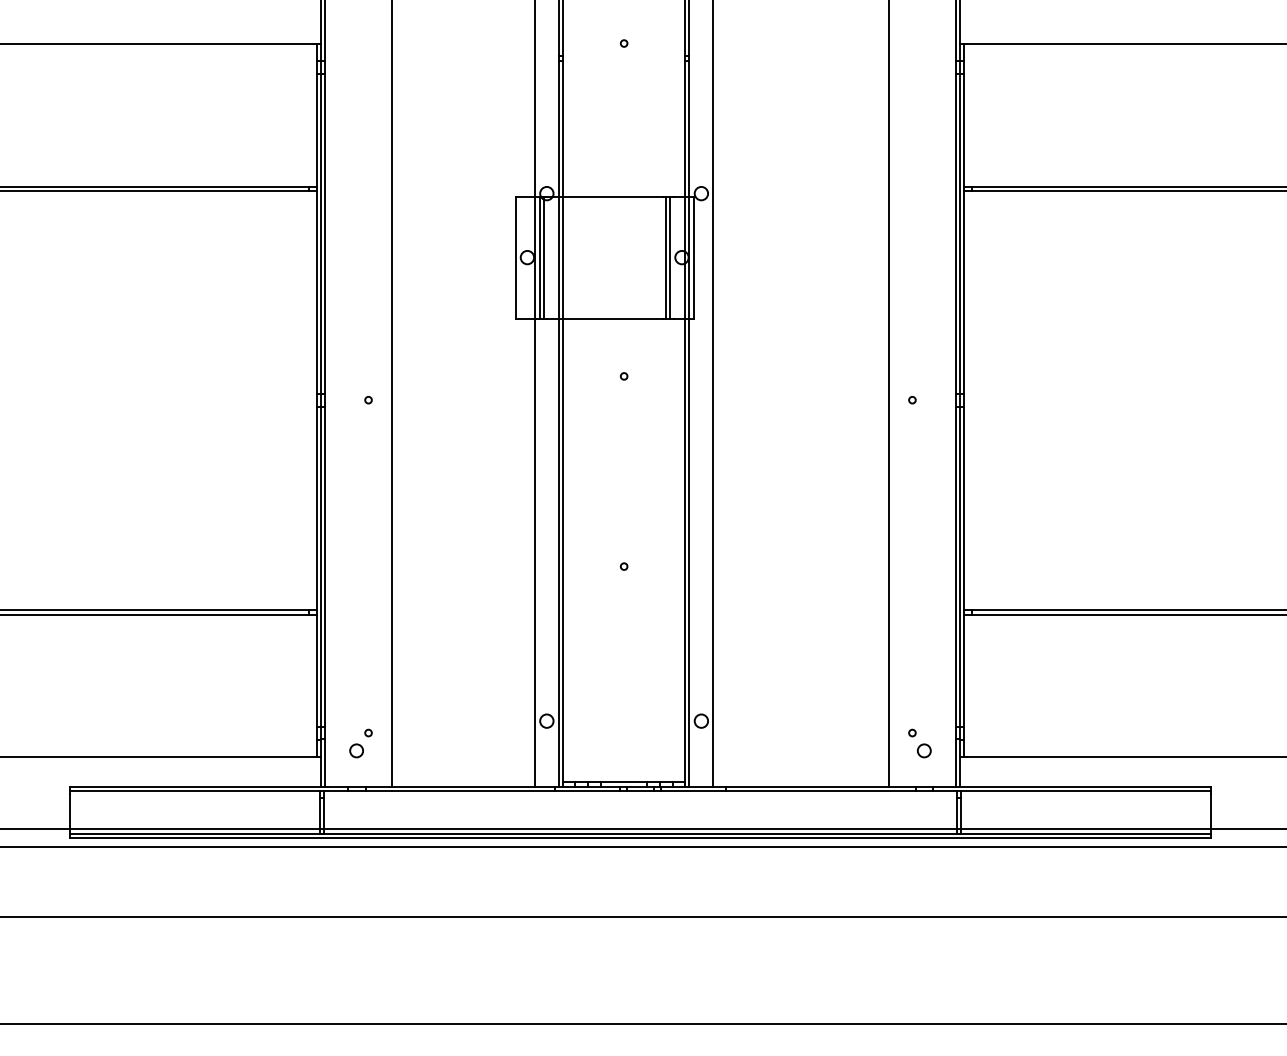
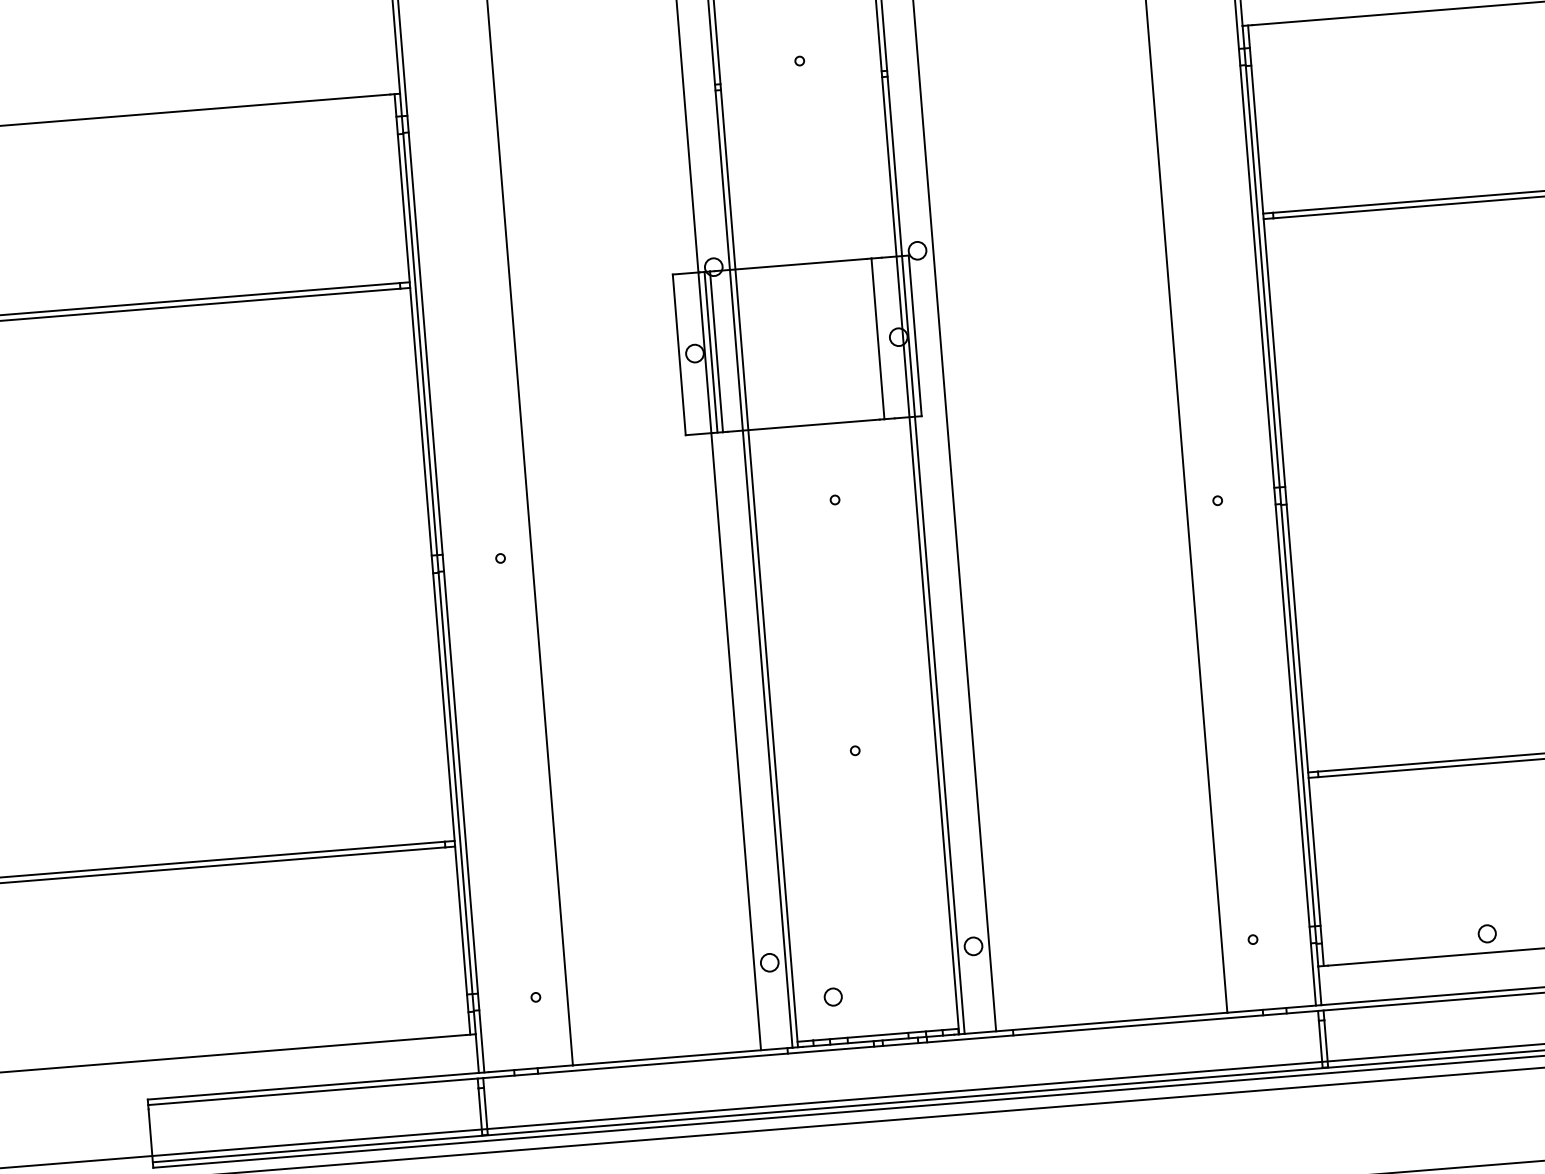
line: (670, 257) -> (883, 338), removed
circle: (356, 750) -> (833, 996), moved
circle: (924, 750) -> (1487, 933), moved

